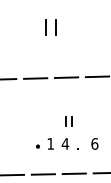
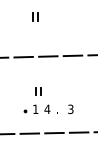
part: (50, 27) -> (35, 16), size x0.62
part: (69, 121) -> (38, 91), moved
text: (94, 142) -> (70, 108), 6 -> 3

